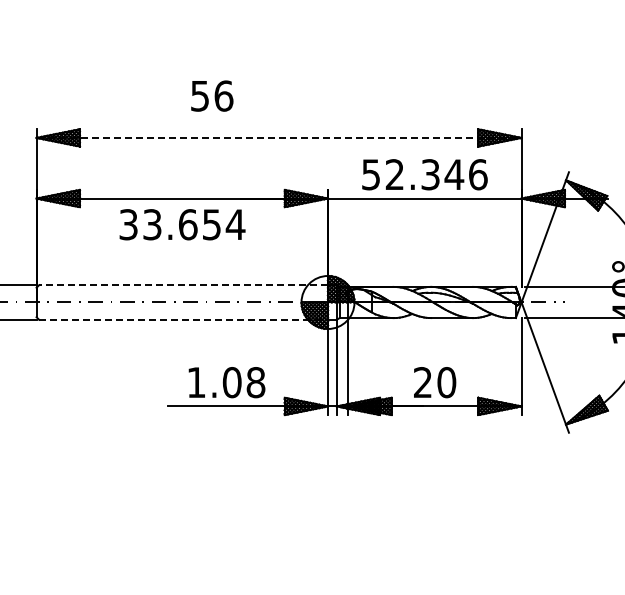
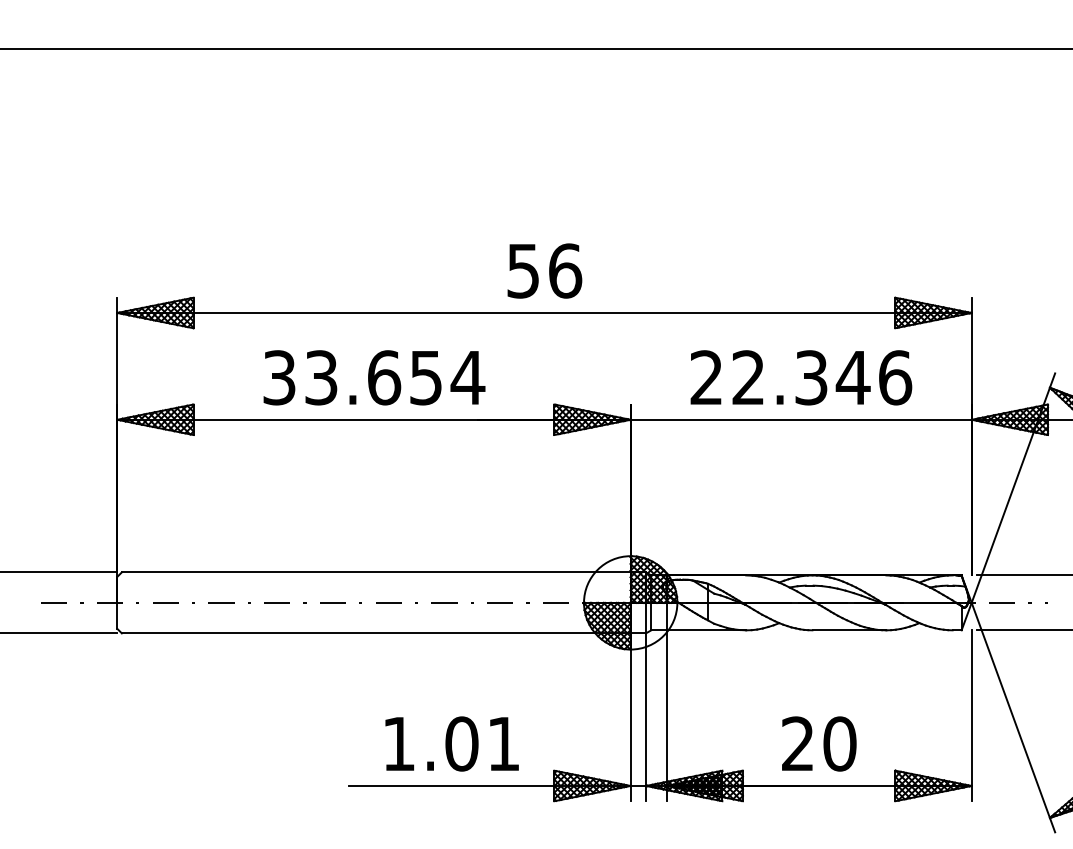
text: (212, 95) -> (545, 269), moved
line: (279, 137) -> (545, 312), dashed -> solid
text: (370, 174) -> (705, 377), 52.346 -> 22.346
text: (182, 224) -> (374, 377), moved
line: (183, 285) -> (376, 572), dashed -> solid
line: (184, 319) -> (377, 632), dashed -> solid
text: (255, 382) -> (502, 743), 1.08 -> 1.01

